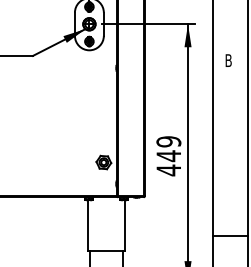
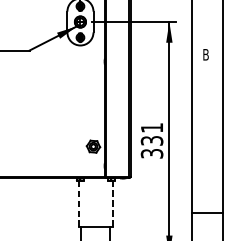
text: (168, 156) -> (151, 141), 449 -> 331
line: (124, 225) -> (112, 203), solid -> dashed
line: (87, 226) -> (78, 204), solid -> dashed

